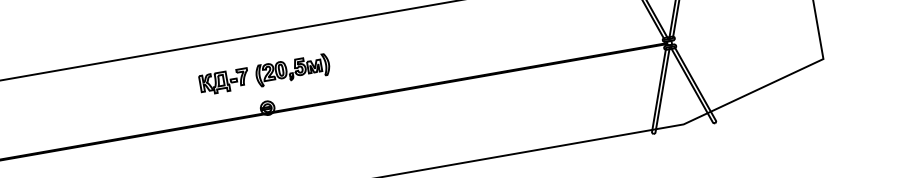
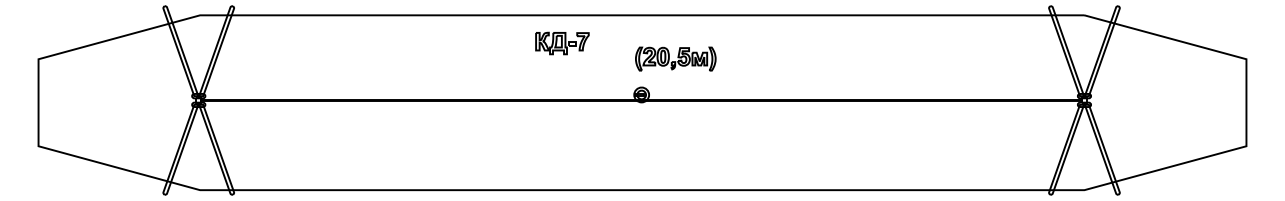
part: (224, 81) -> (562, 43), moved

